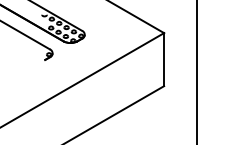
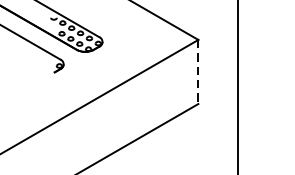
line: (164, 59) -> (198, 71), solid -> dashed

